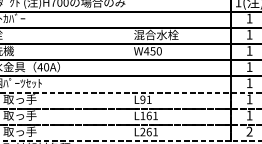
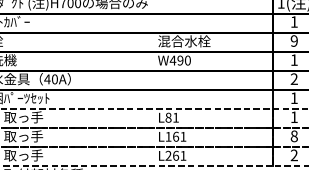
text: (248, 34) -> (293, 40), 1 -> 9
text: (153, 51) -> (180, 60), W450 -> W490
text: (248, 66) -> (293, 78), 1 -> 2
text: (142, 99) -> (168, 117), L91 -> L81
text: (248, 115) -> (293, 136), 1 -> 8

